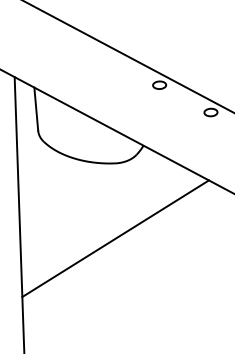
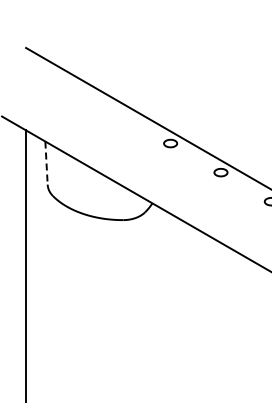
line: (36, 109) -> (46, 163), solid -> dashed
line: (115, 238) -> (121, 295), removed

